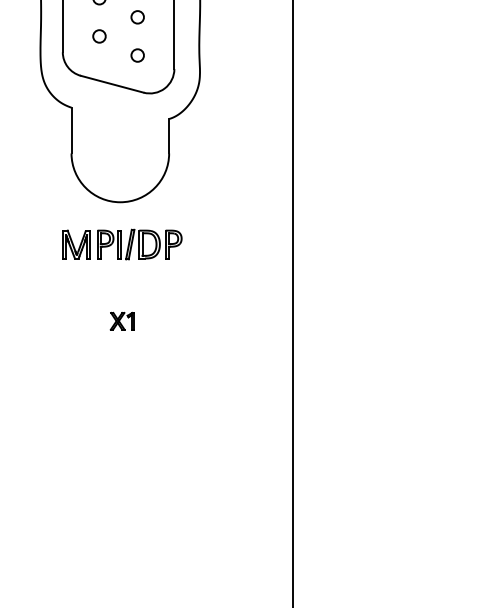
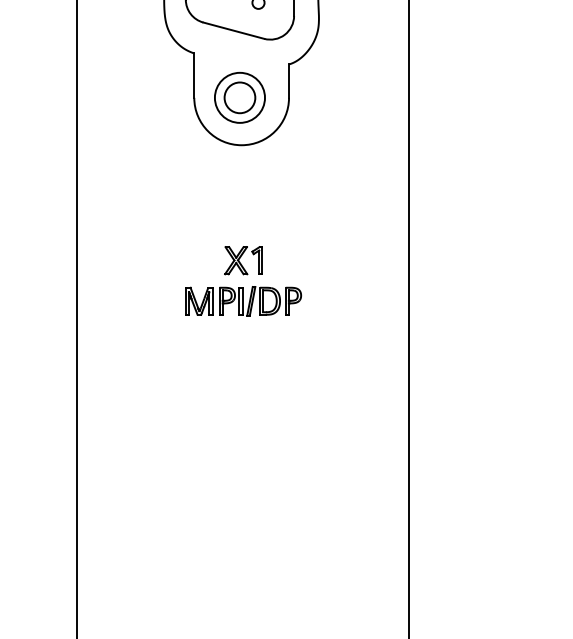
part: (118, 153) -> (239, 97), added
part: (122, 244) -> (243, 301), moved
part: (122, 321) -> (243, 260), size x1.67

